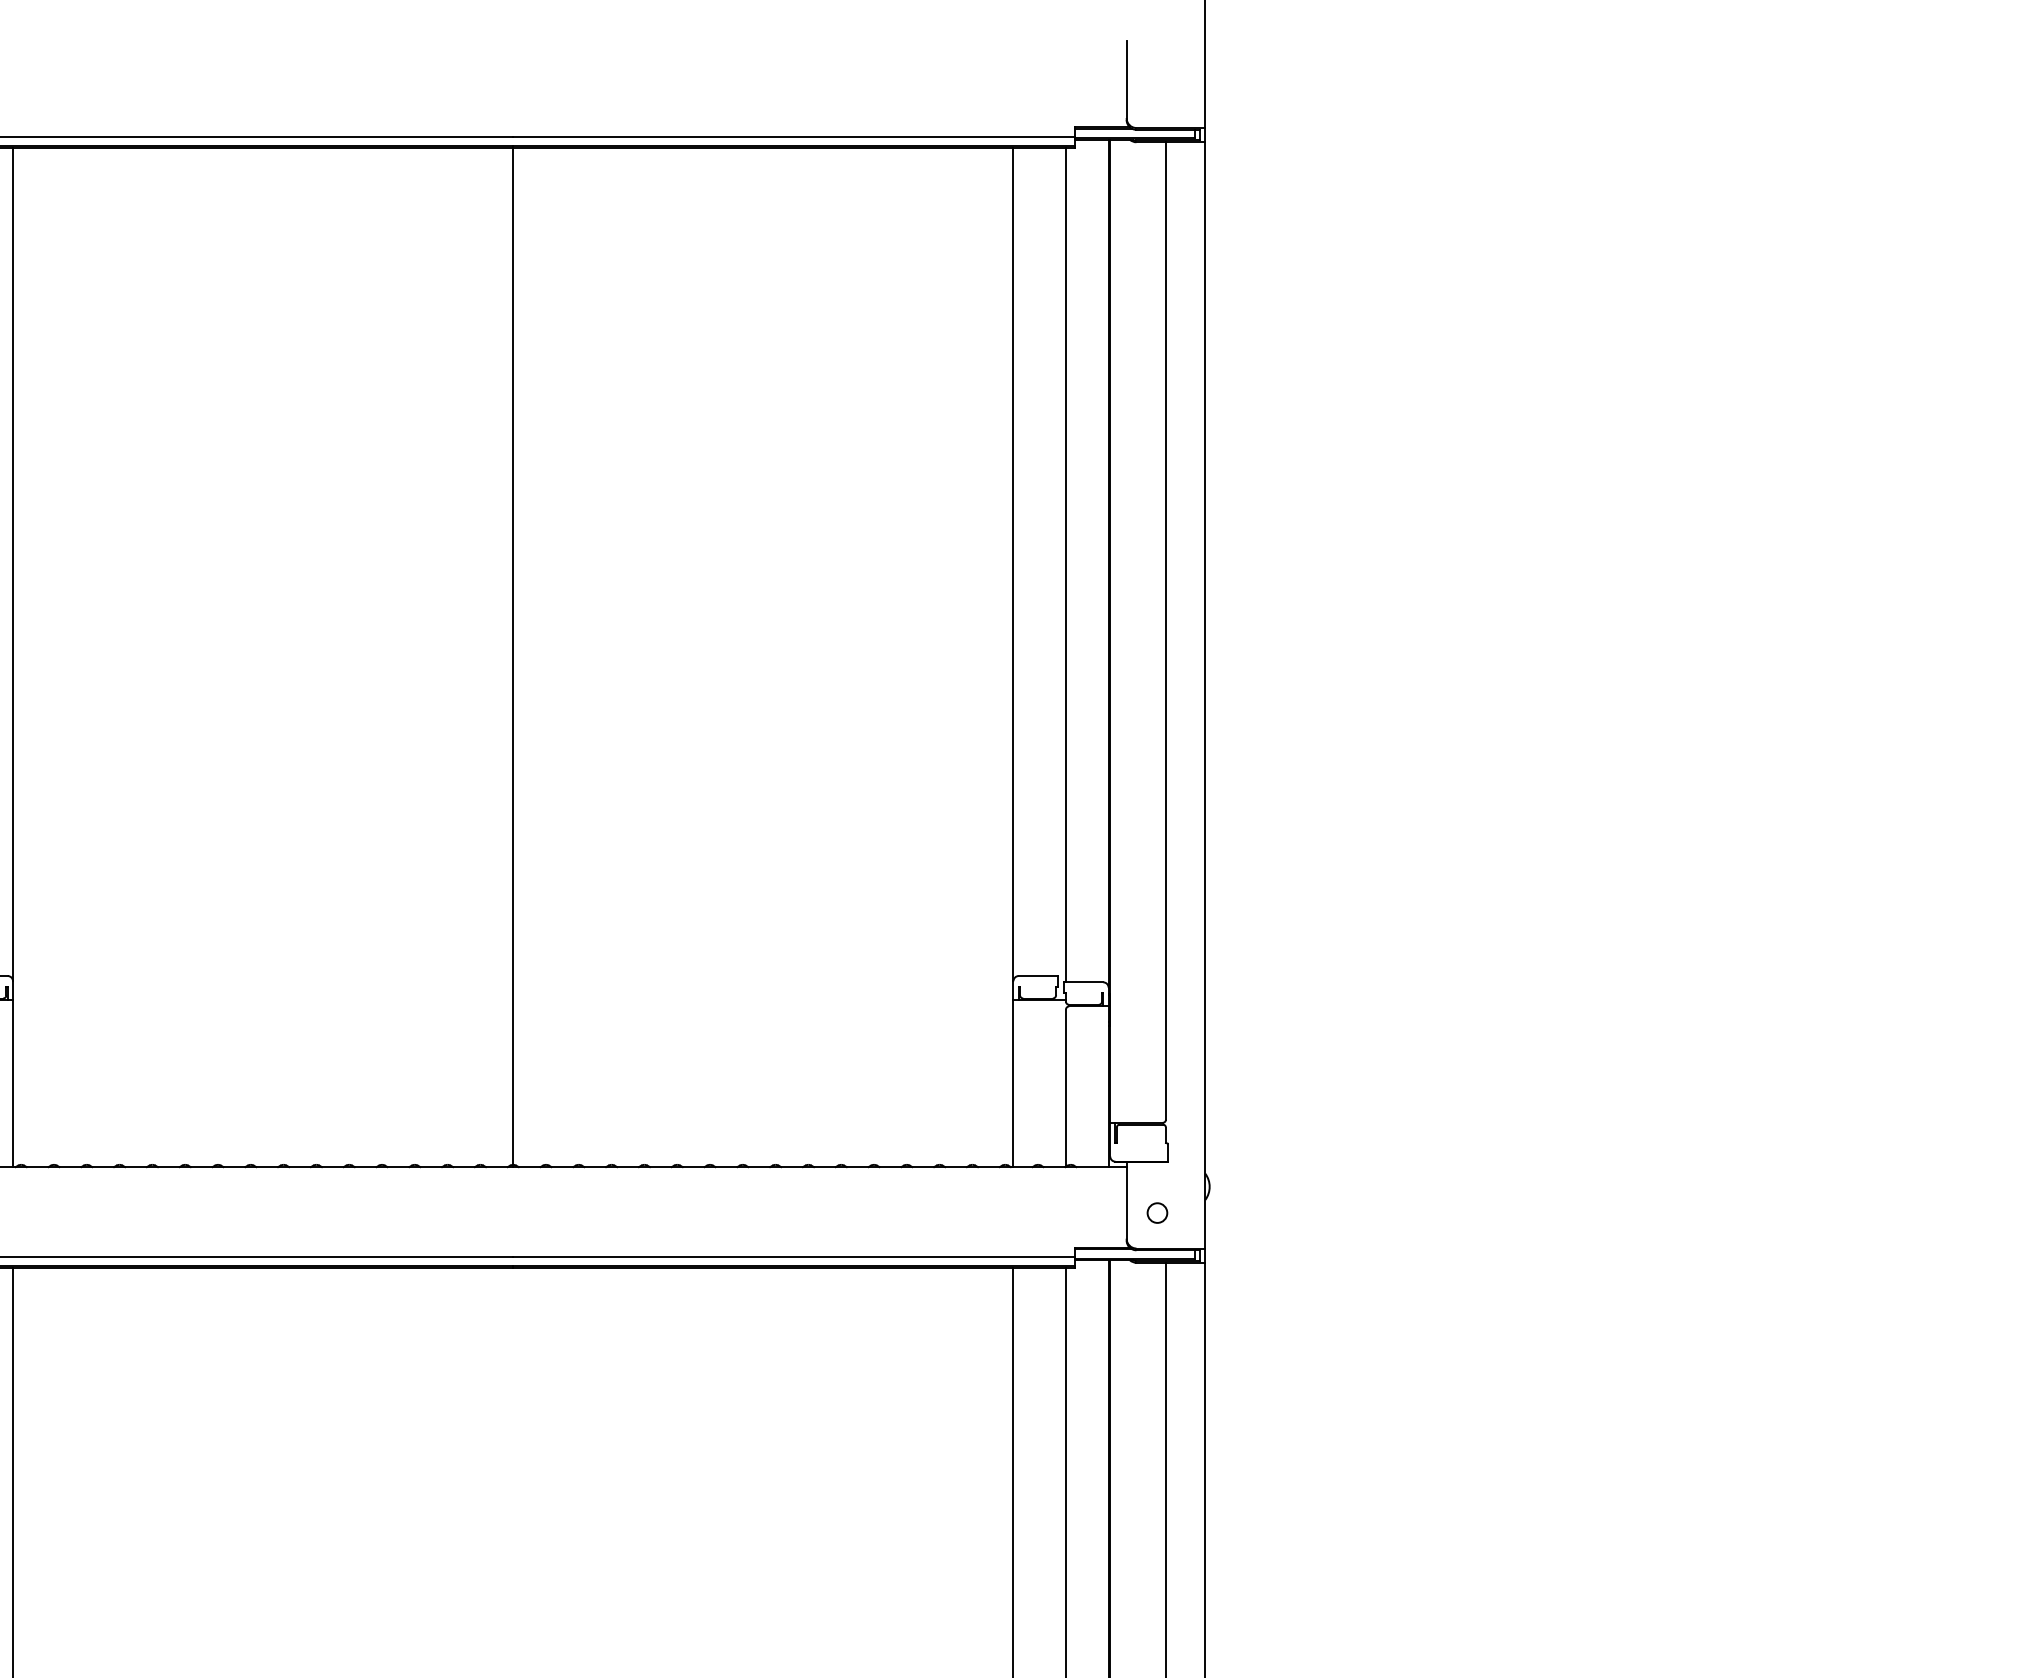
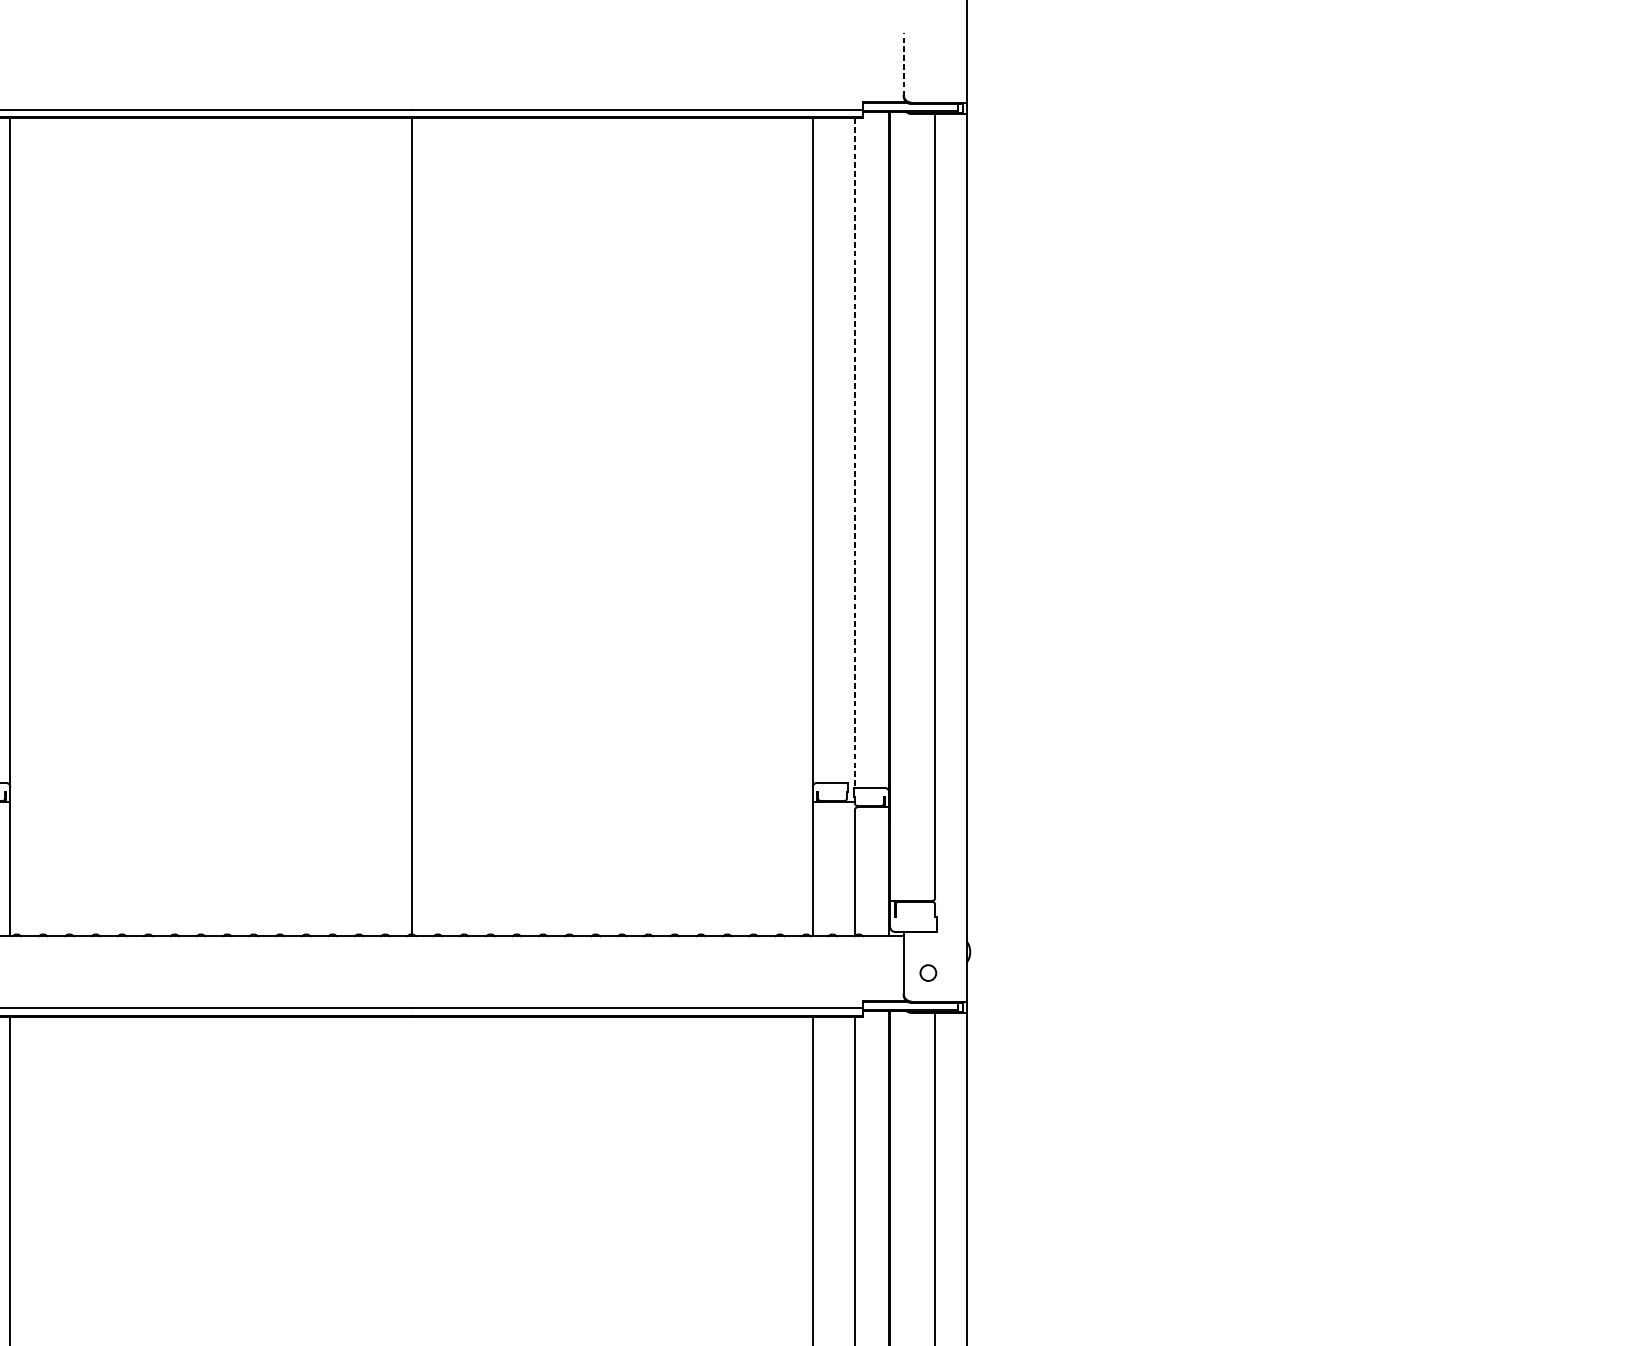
line: (1126, 80) -> (903, 64), solid -> dashed
line: (1065, 565) -> (854, 453), solid -> dashed

